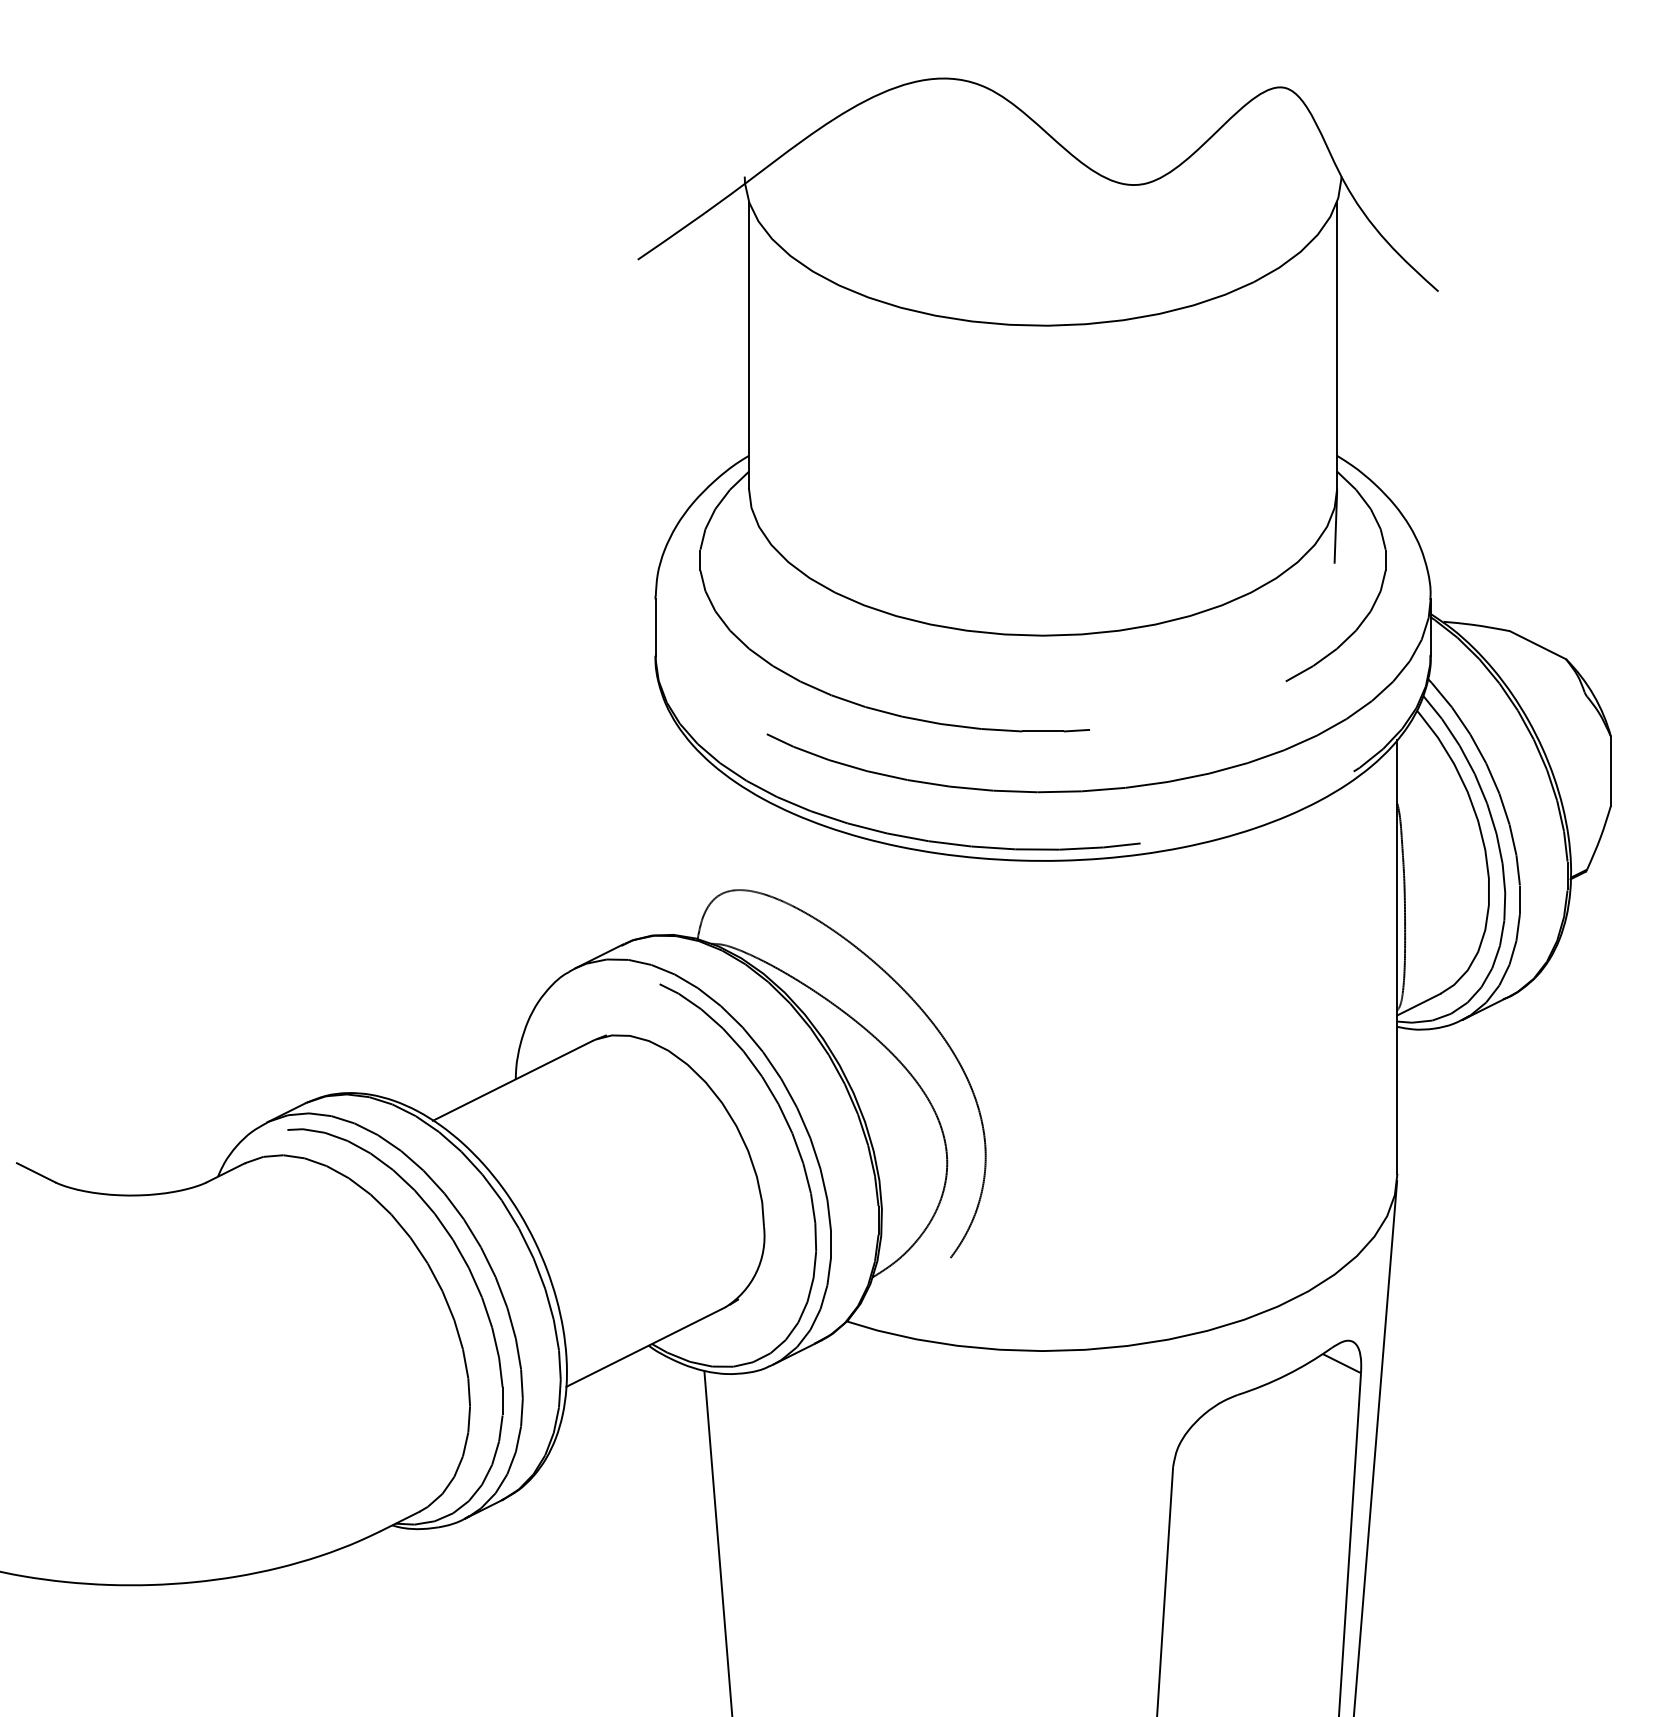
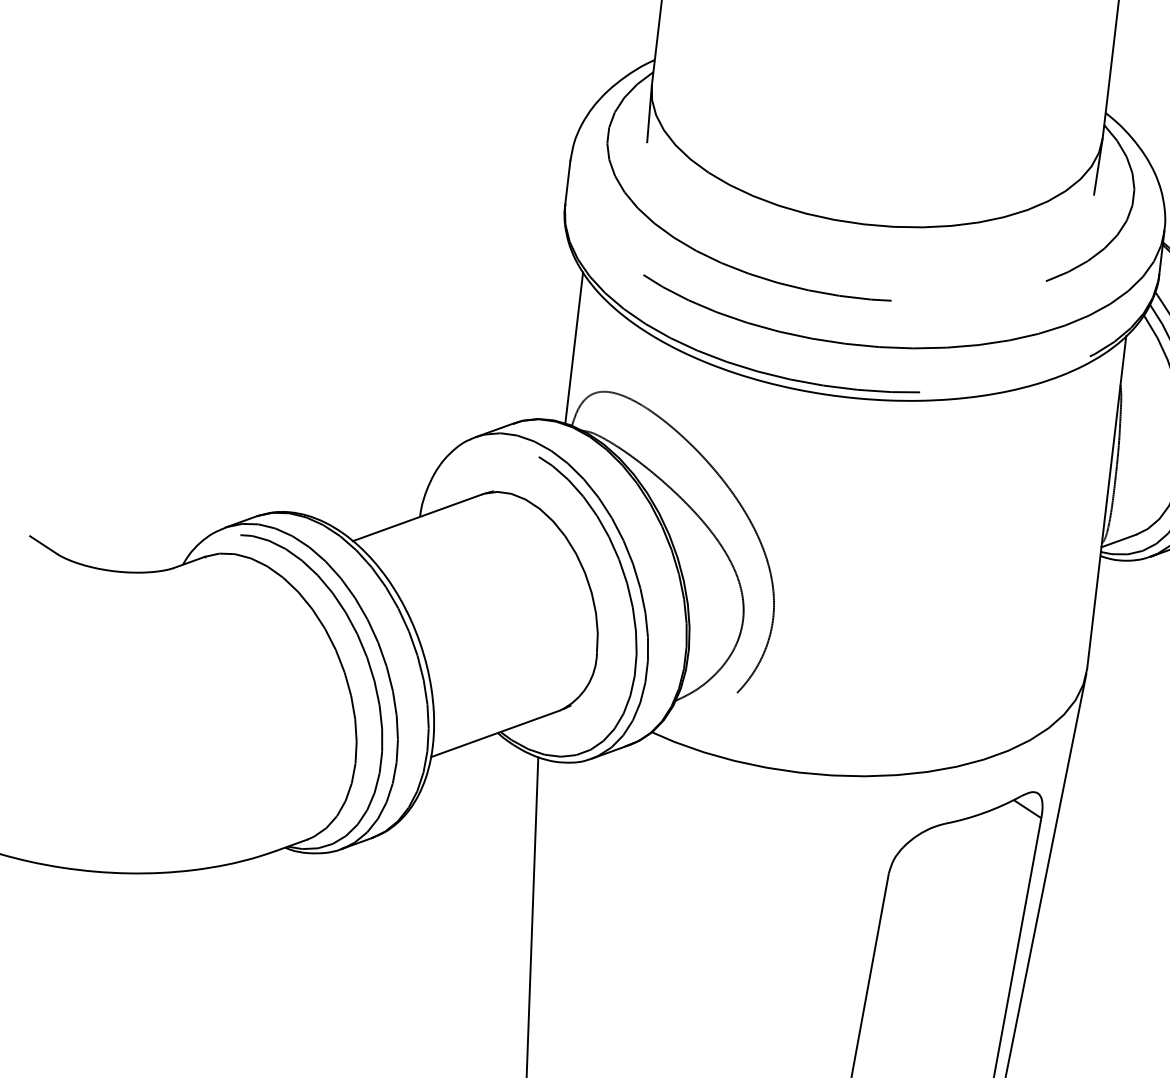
line: (750, 526) -> (649, 114), added
line: (688, 838) -> (574, 347), added

